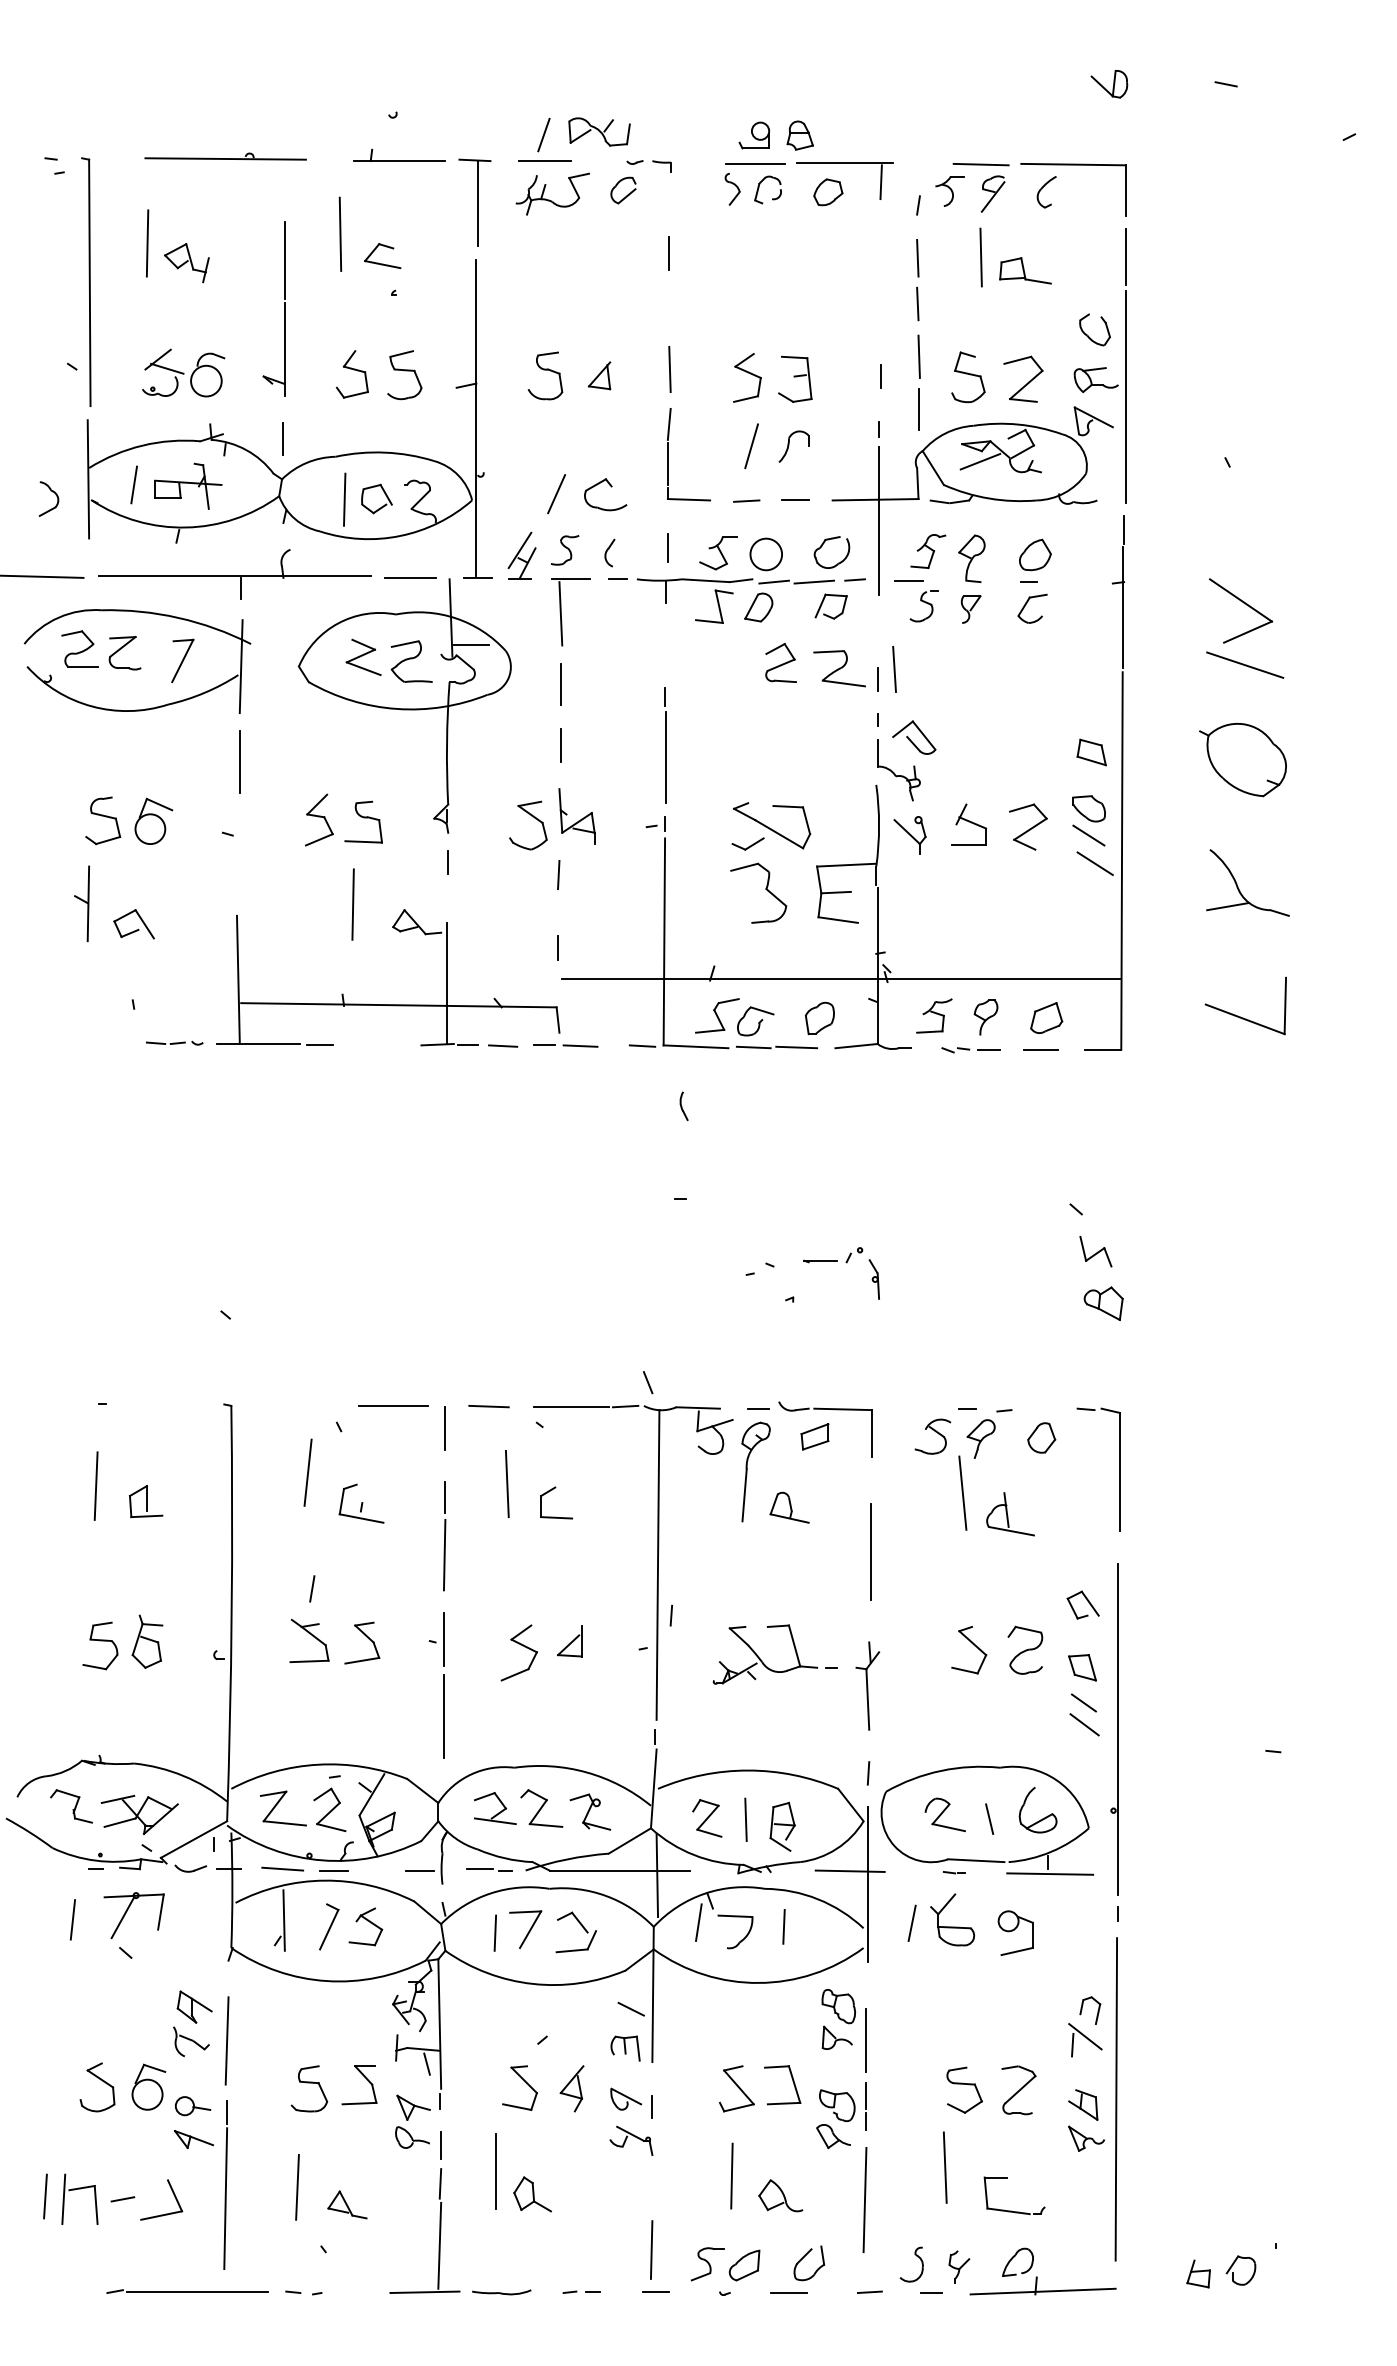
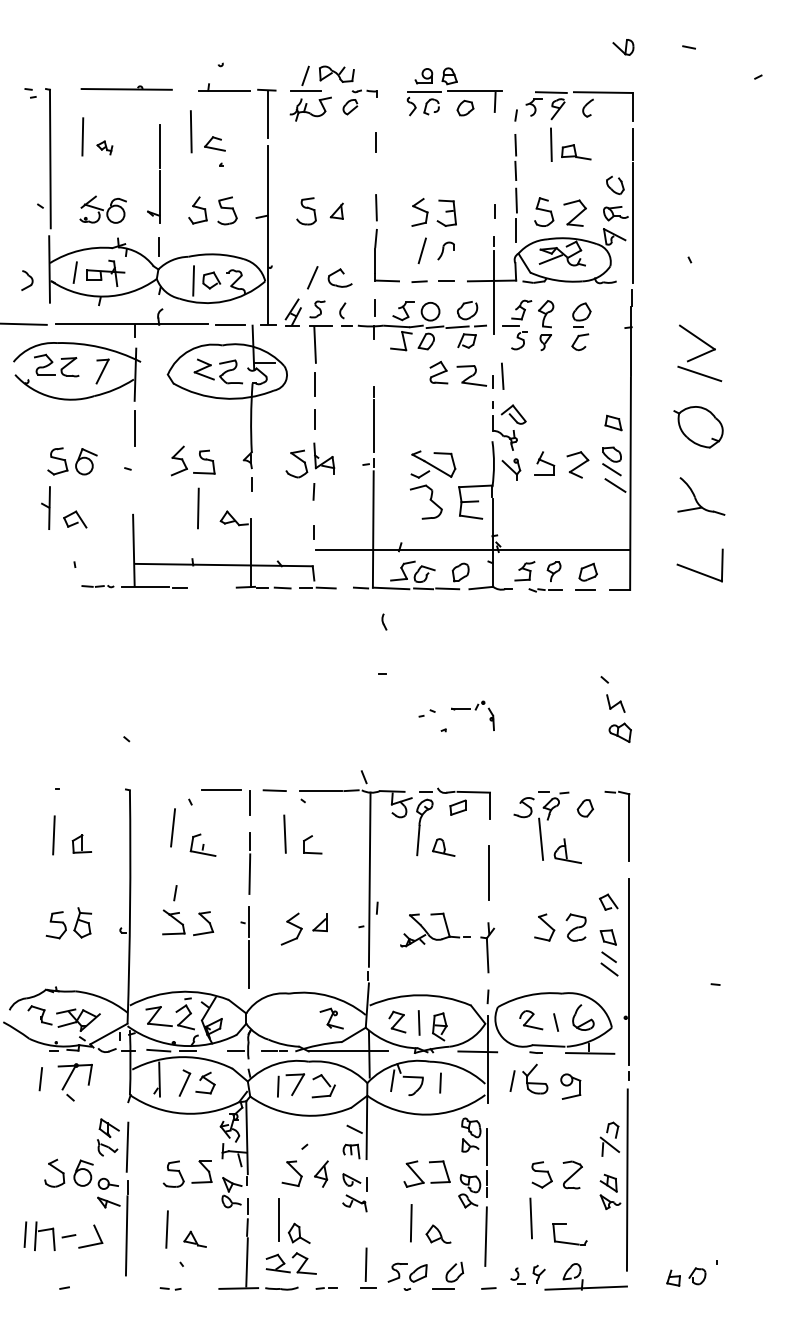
part: (186, 262) -> (104, 147), size x0.6
part: (517, 1808) -> (290, 1263), moved
part: (920, 2269) -> (517, 1275), size x0.6
line: (196, 2292) -> (110, 1288), removed

